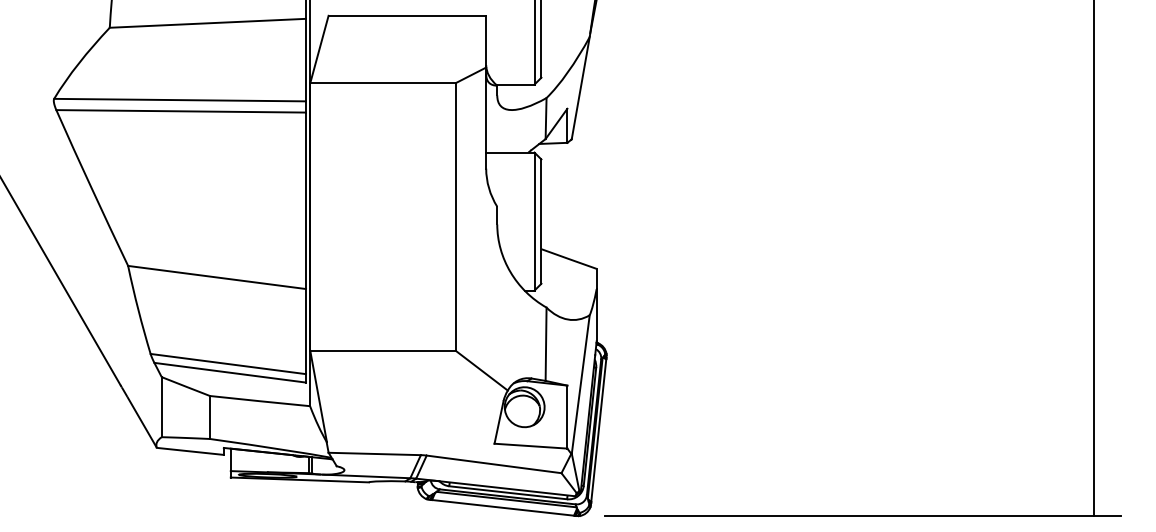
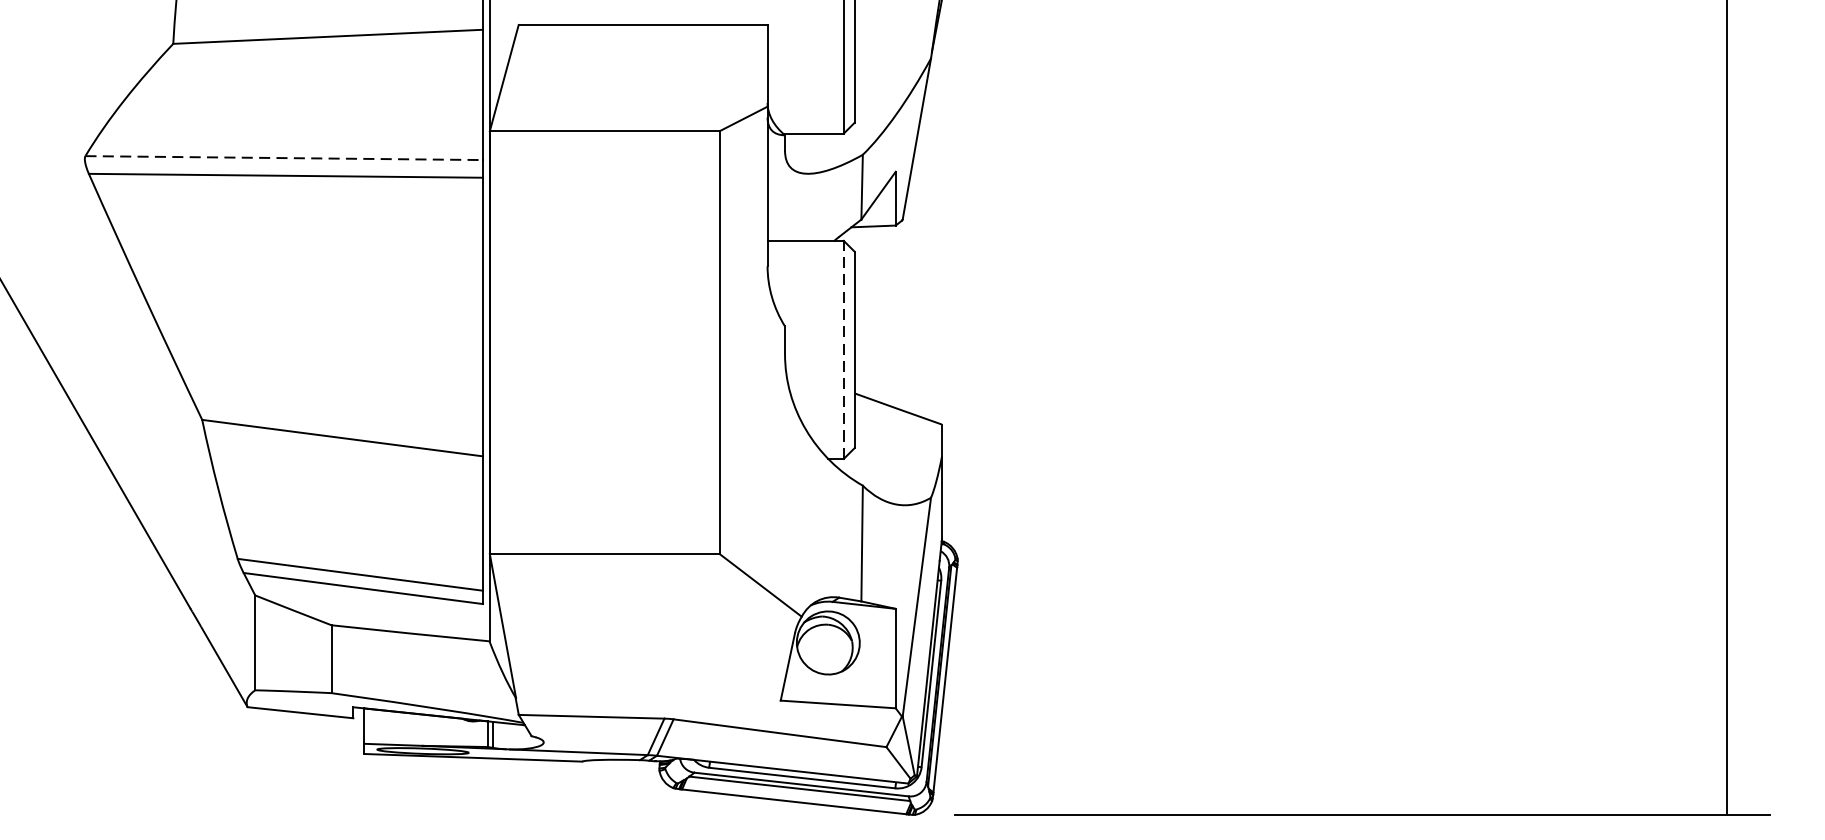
line: (180, 100) -> (284, 158), solid -> dashed
line: (534, 221) -> (843, 349), solid -> dashed

